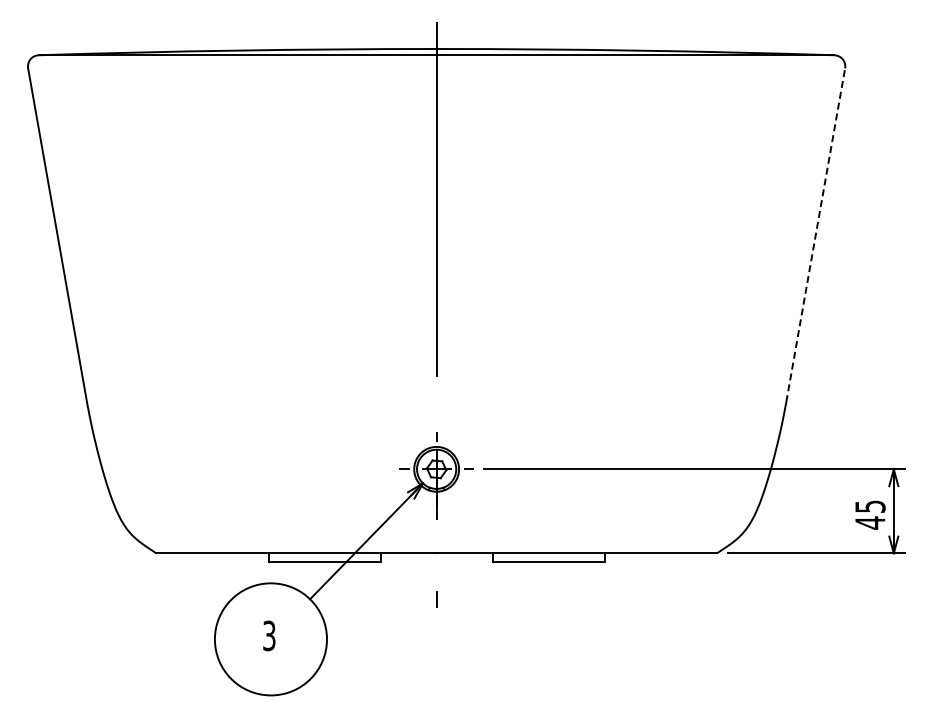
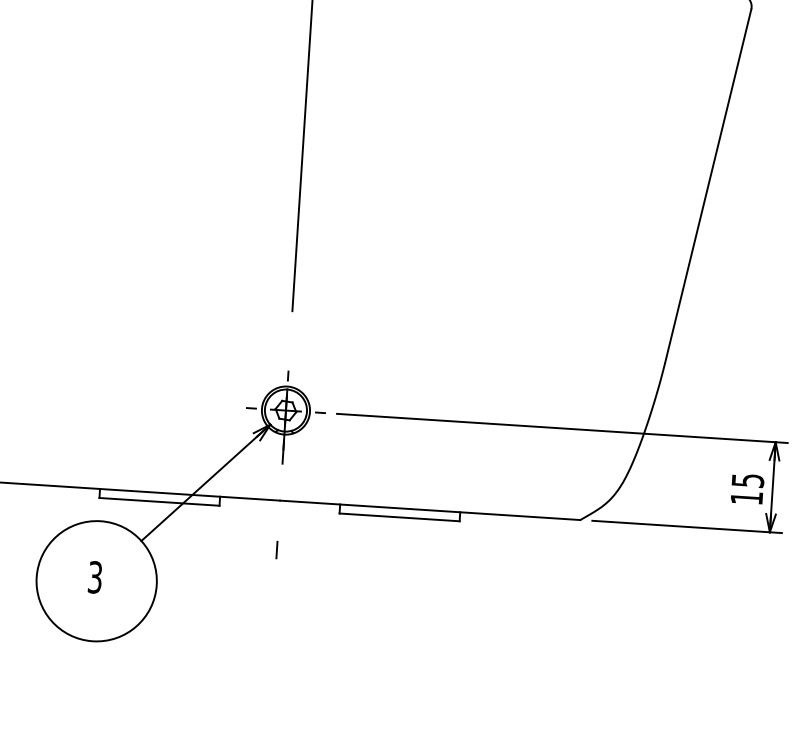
line: (815, 234) -> (708, 185), dashed -> solid
text: (870, 522) -> (747, 497), 45 -> 15

